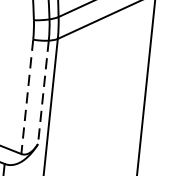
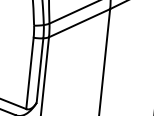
line: (42, 93) -> (39, 71), dashed -> solid
line: (26, 97) -> (29, 73), dashed -> solid

